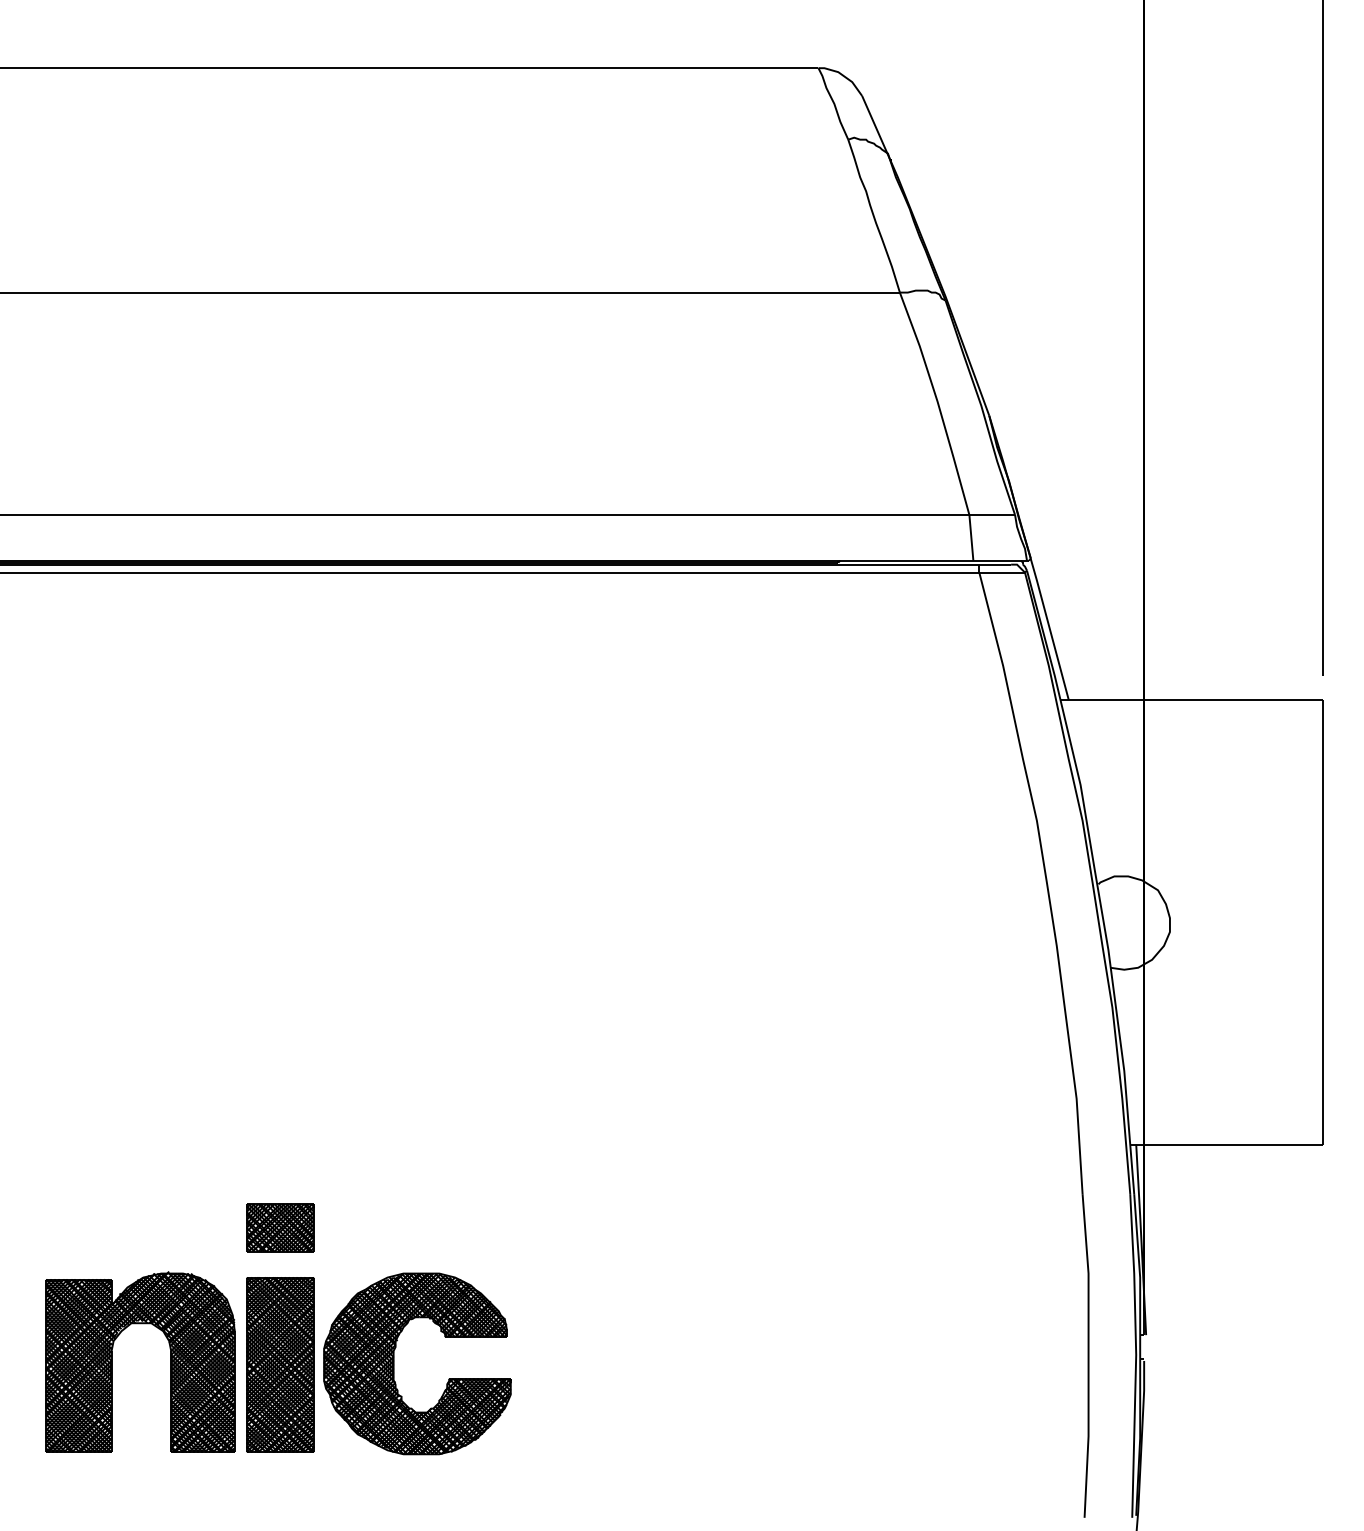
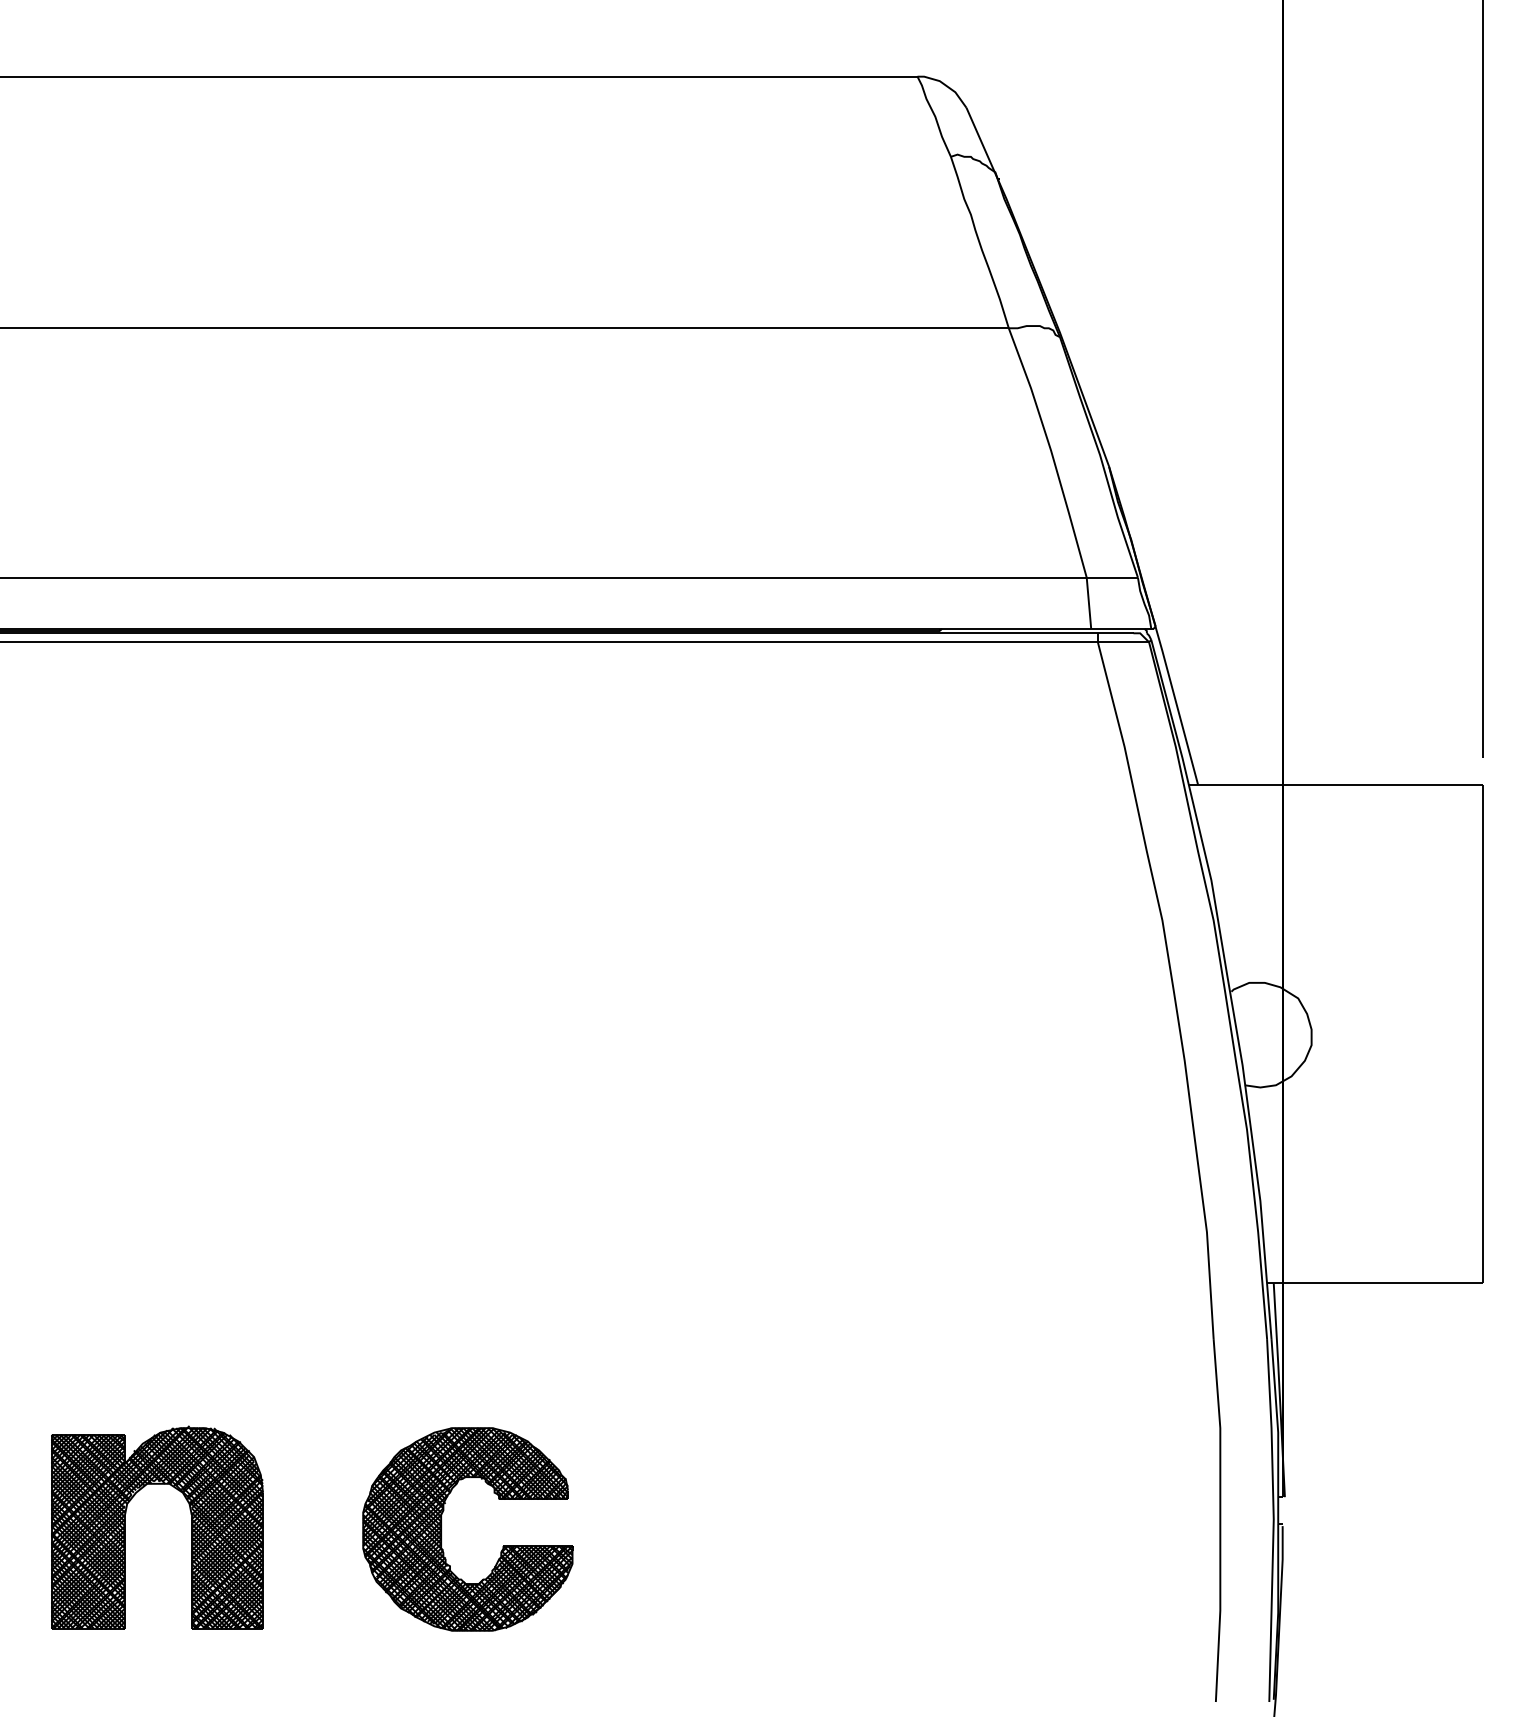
part: (280, 1227) -> (314, 1376), removed
part: (280, 1364) -> (314, 1530), removed

